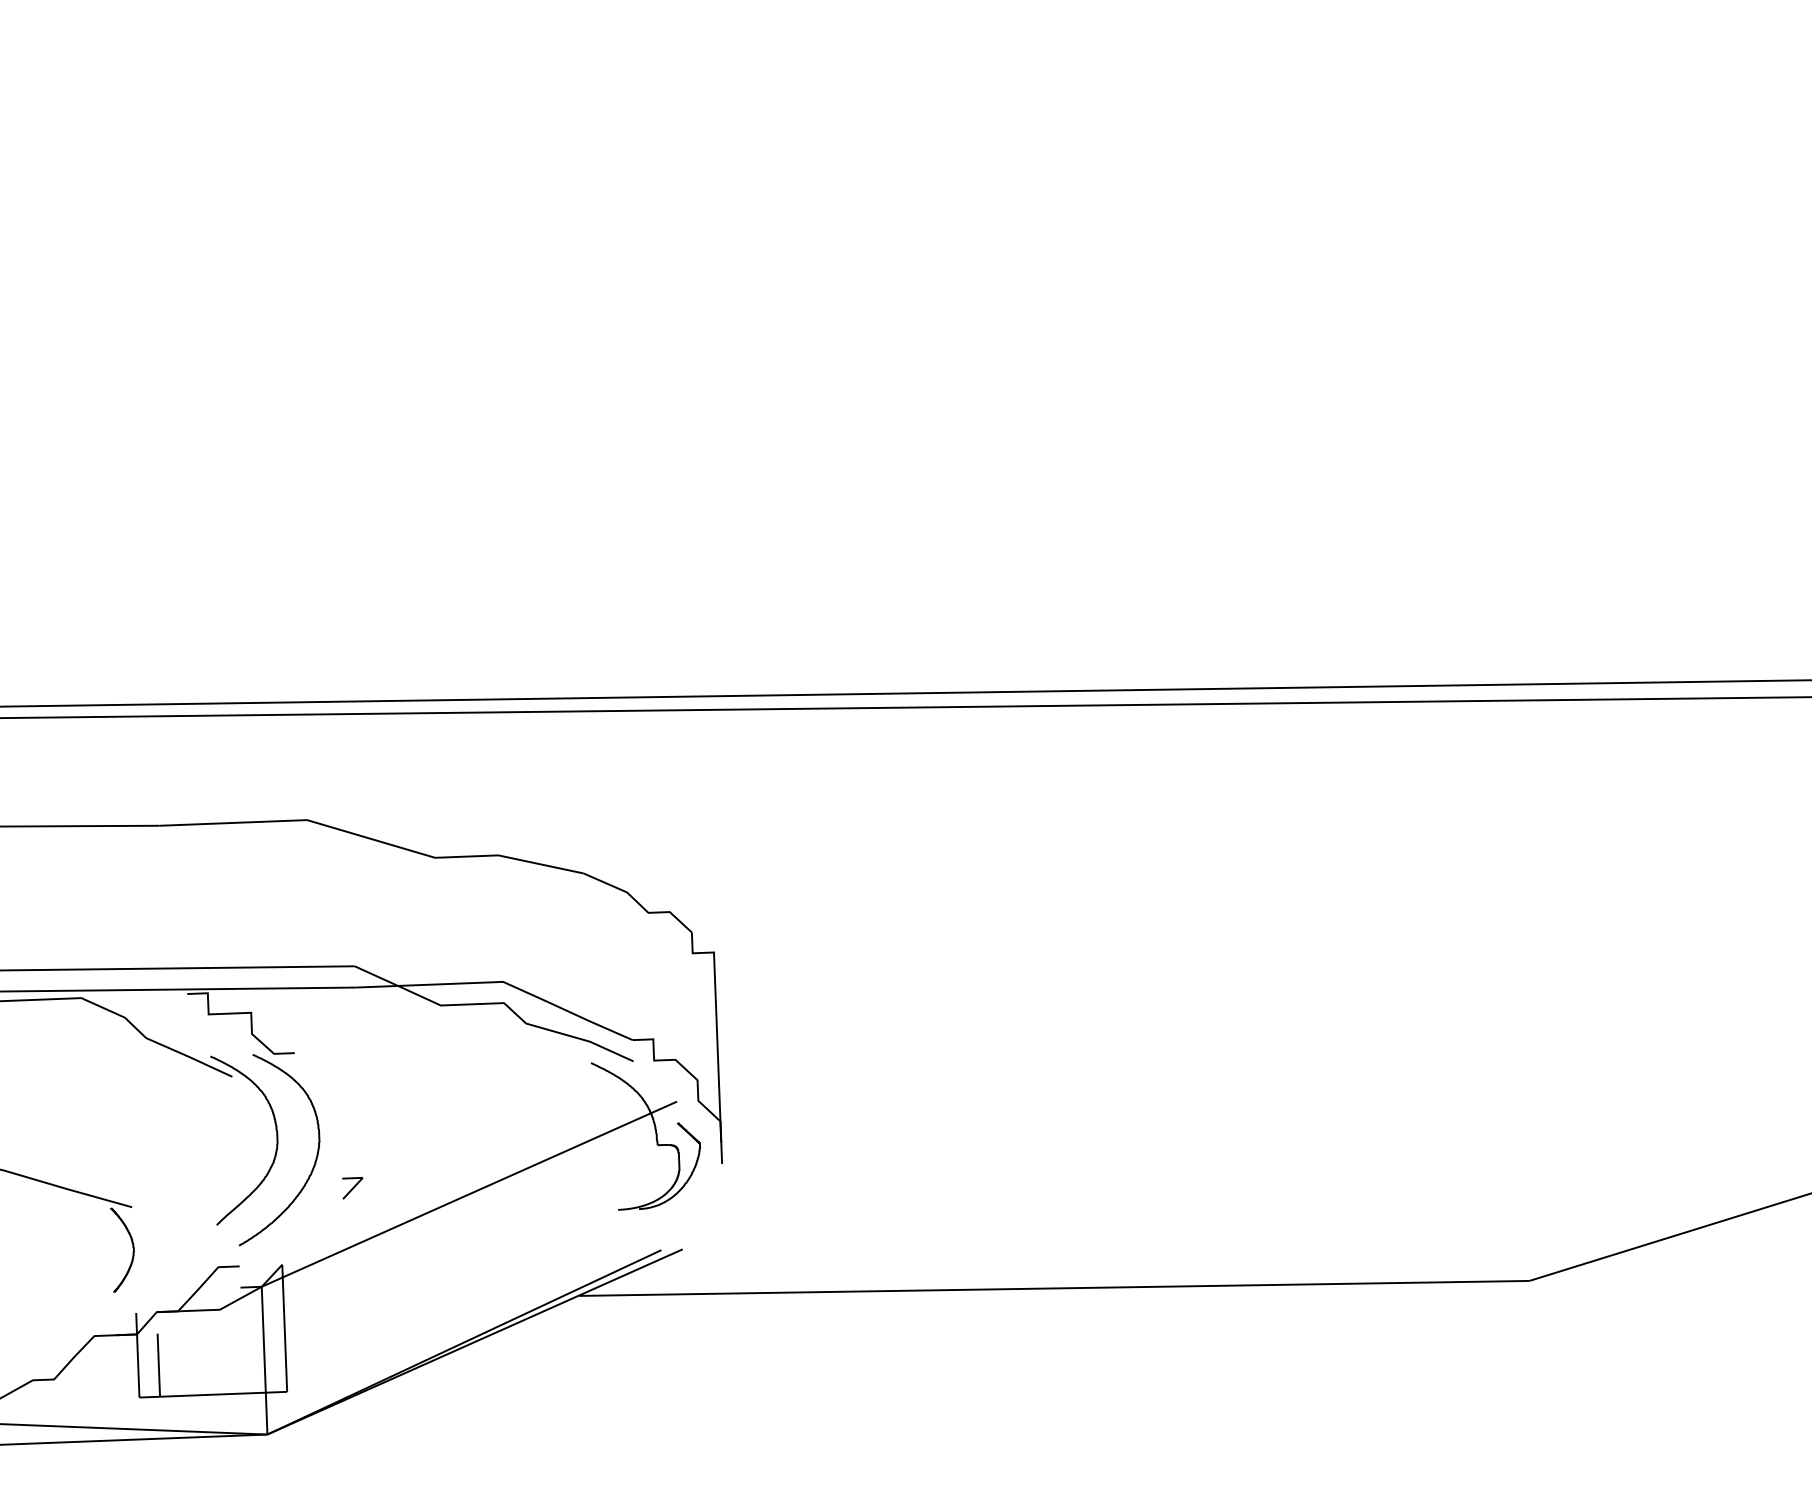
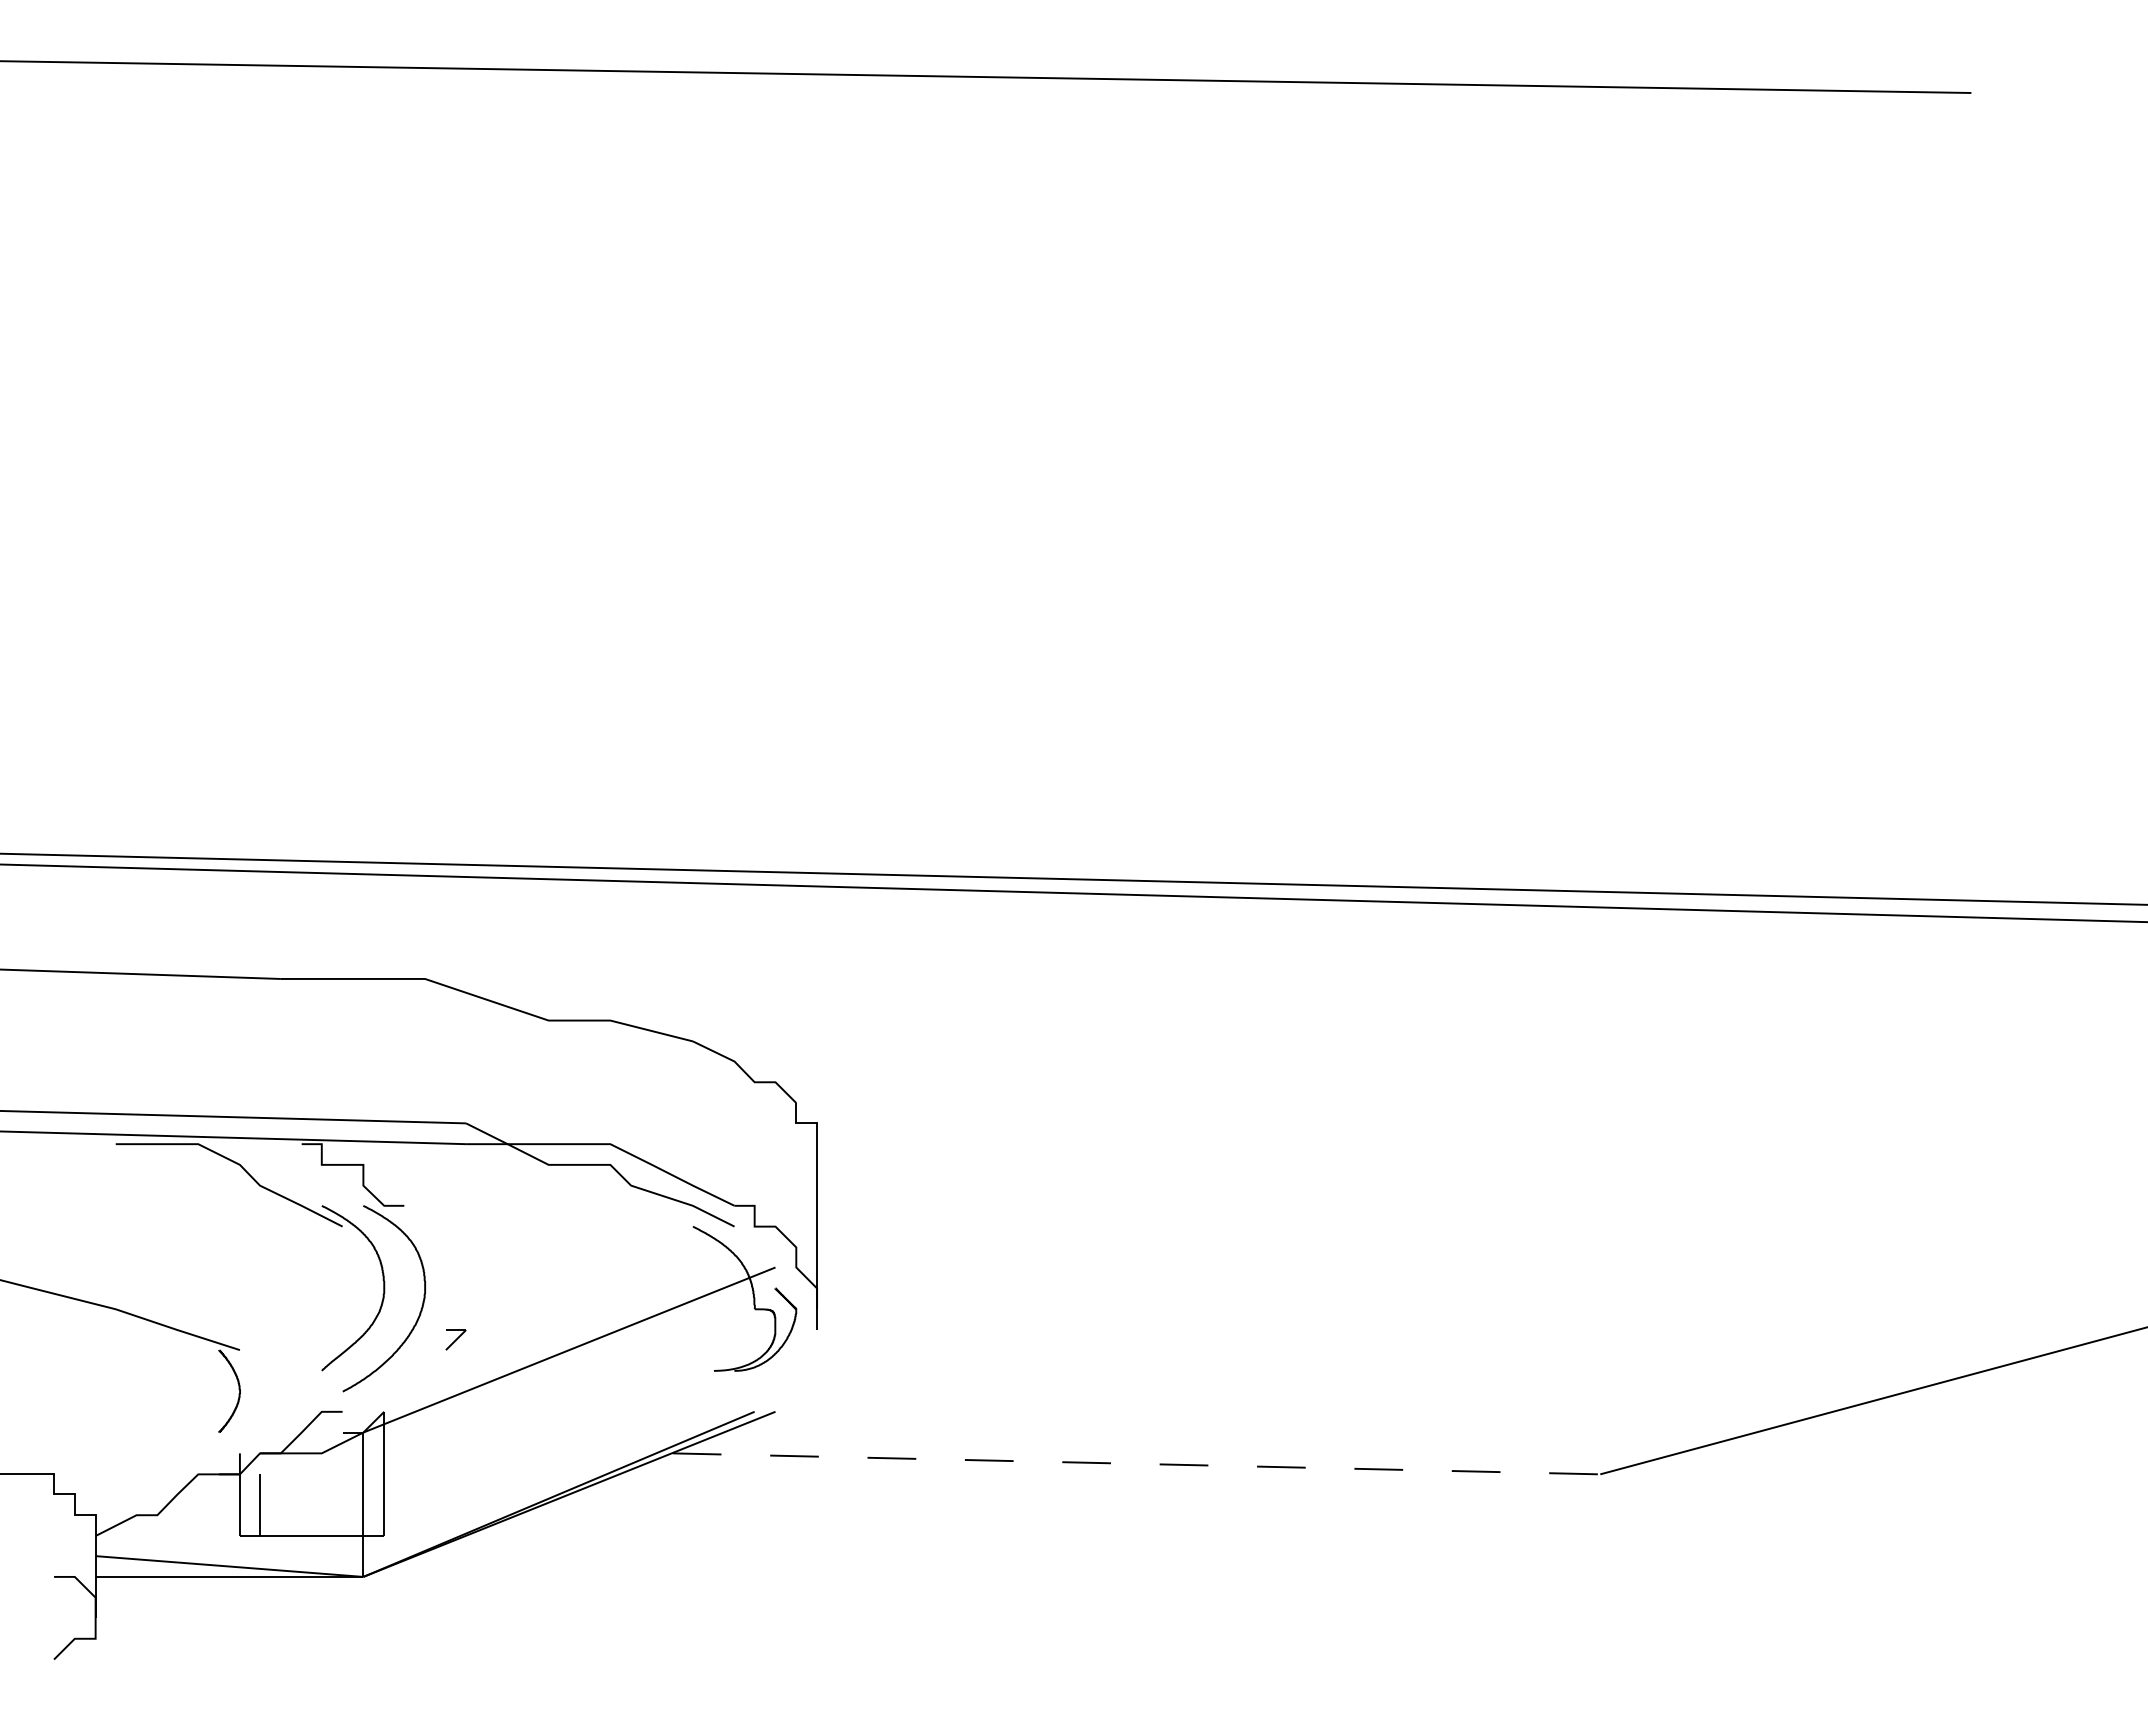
line: (1054, 1288) -> (1136, 1463), solid -> dashed

